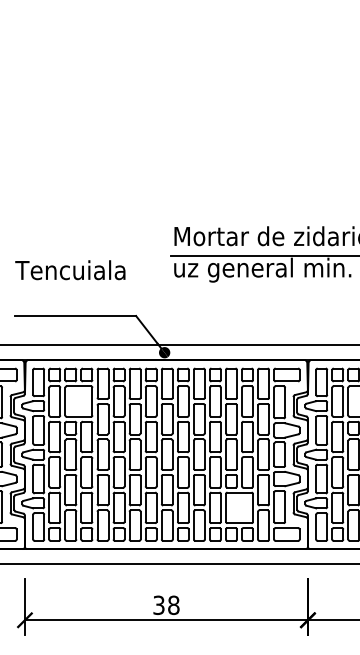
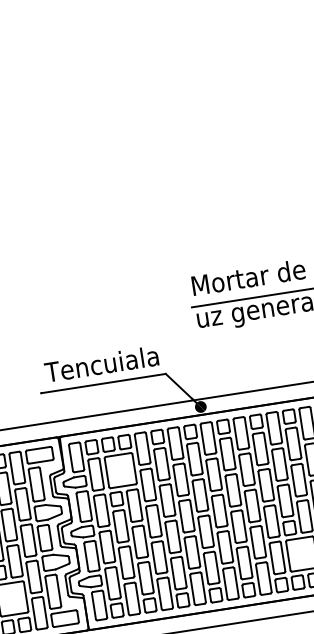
text: (70, 270) -> (101, 364), moved

